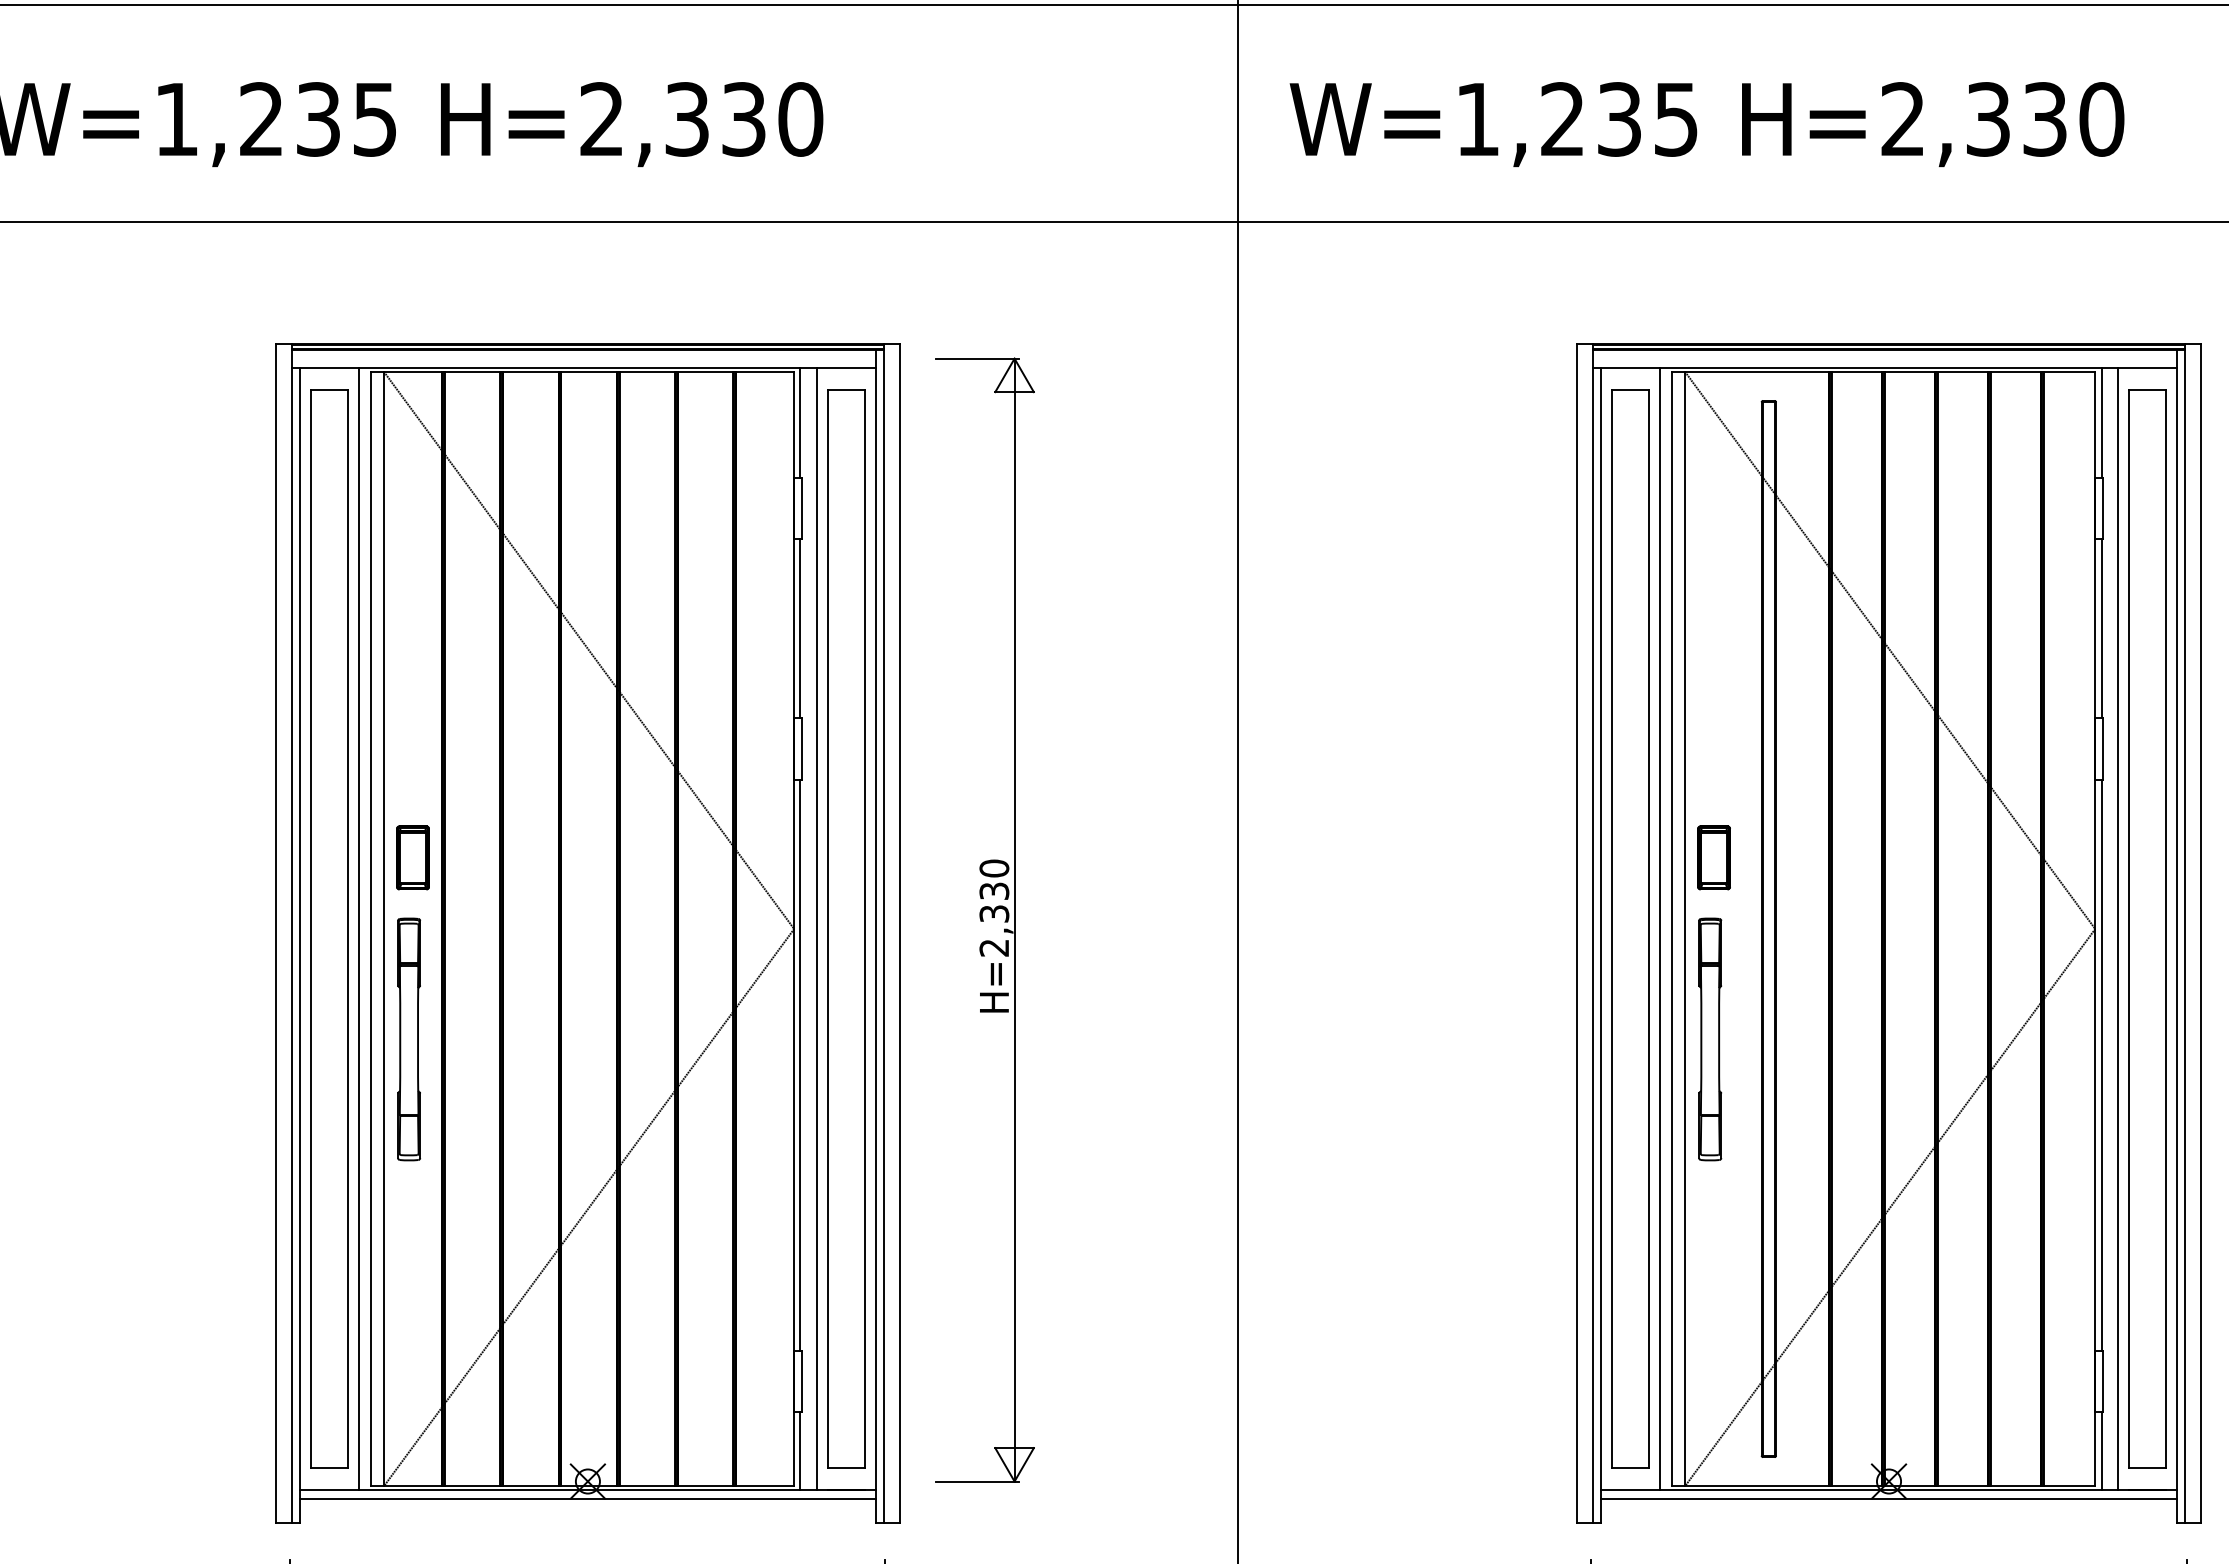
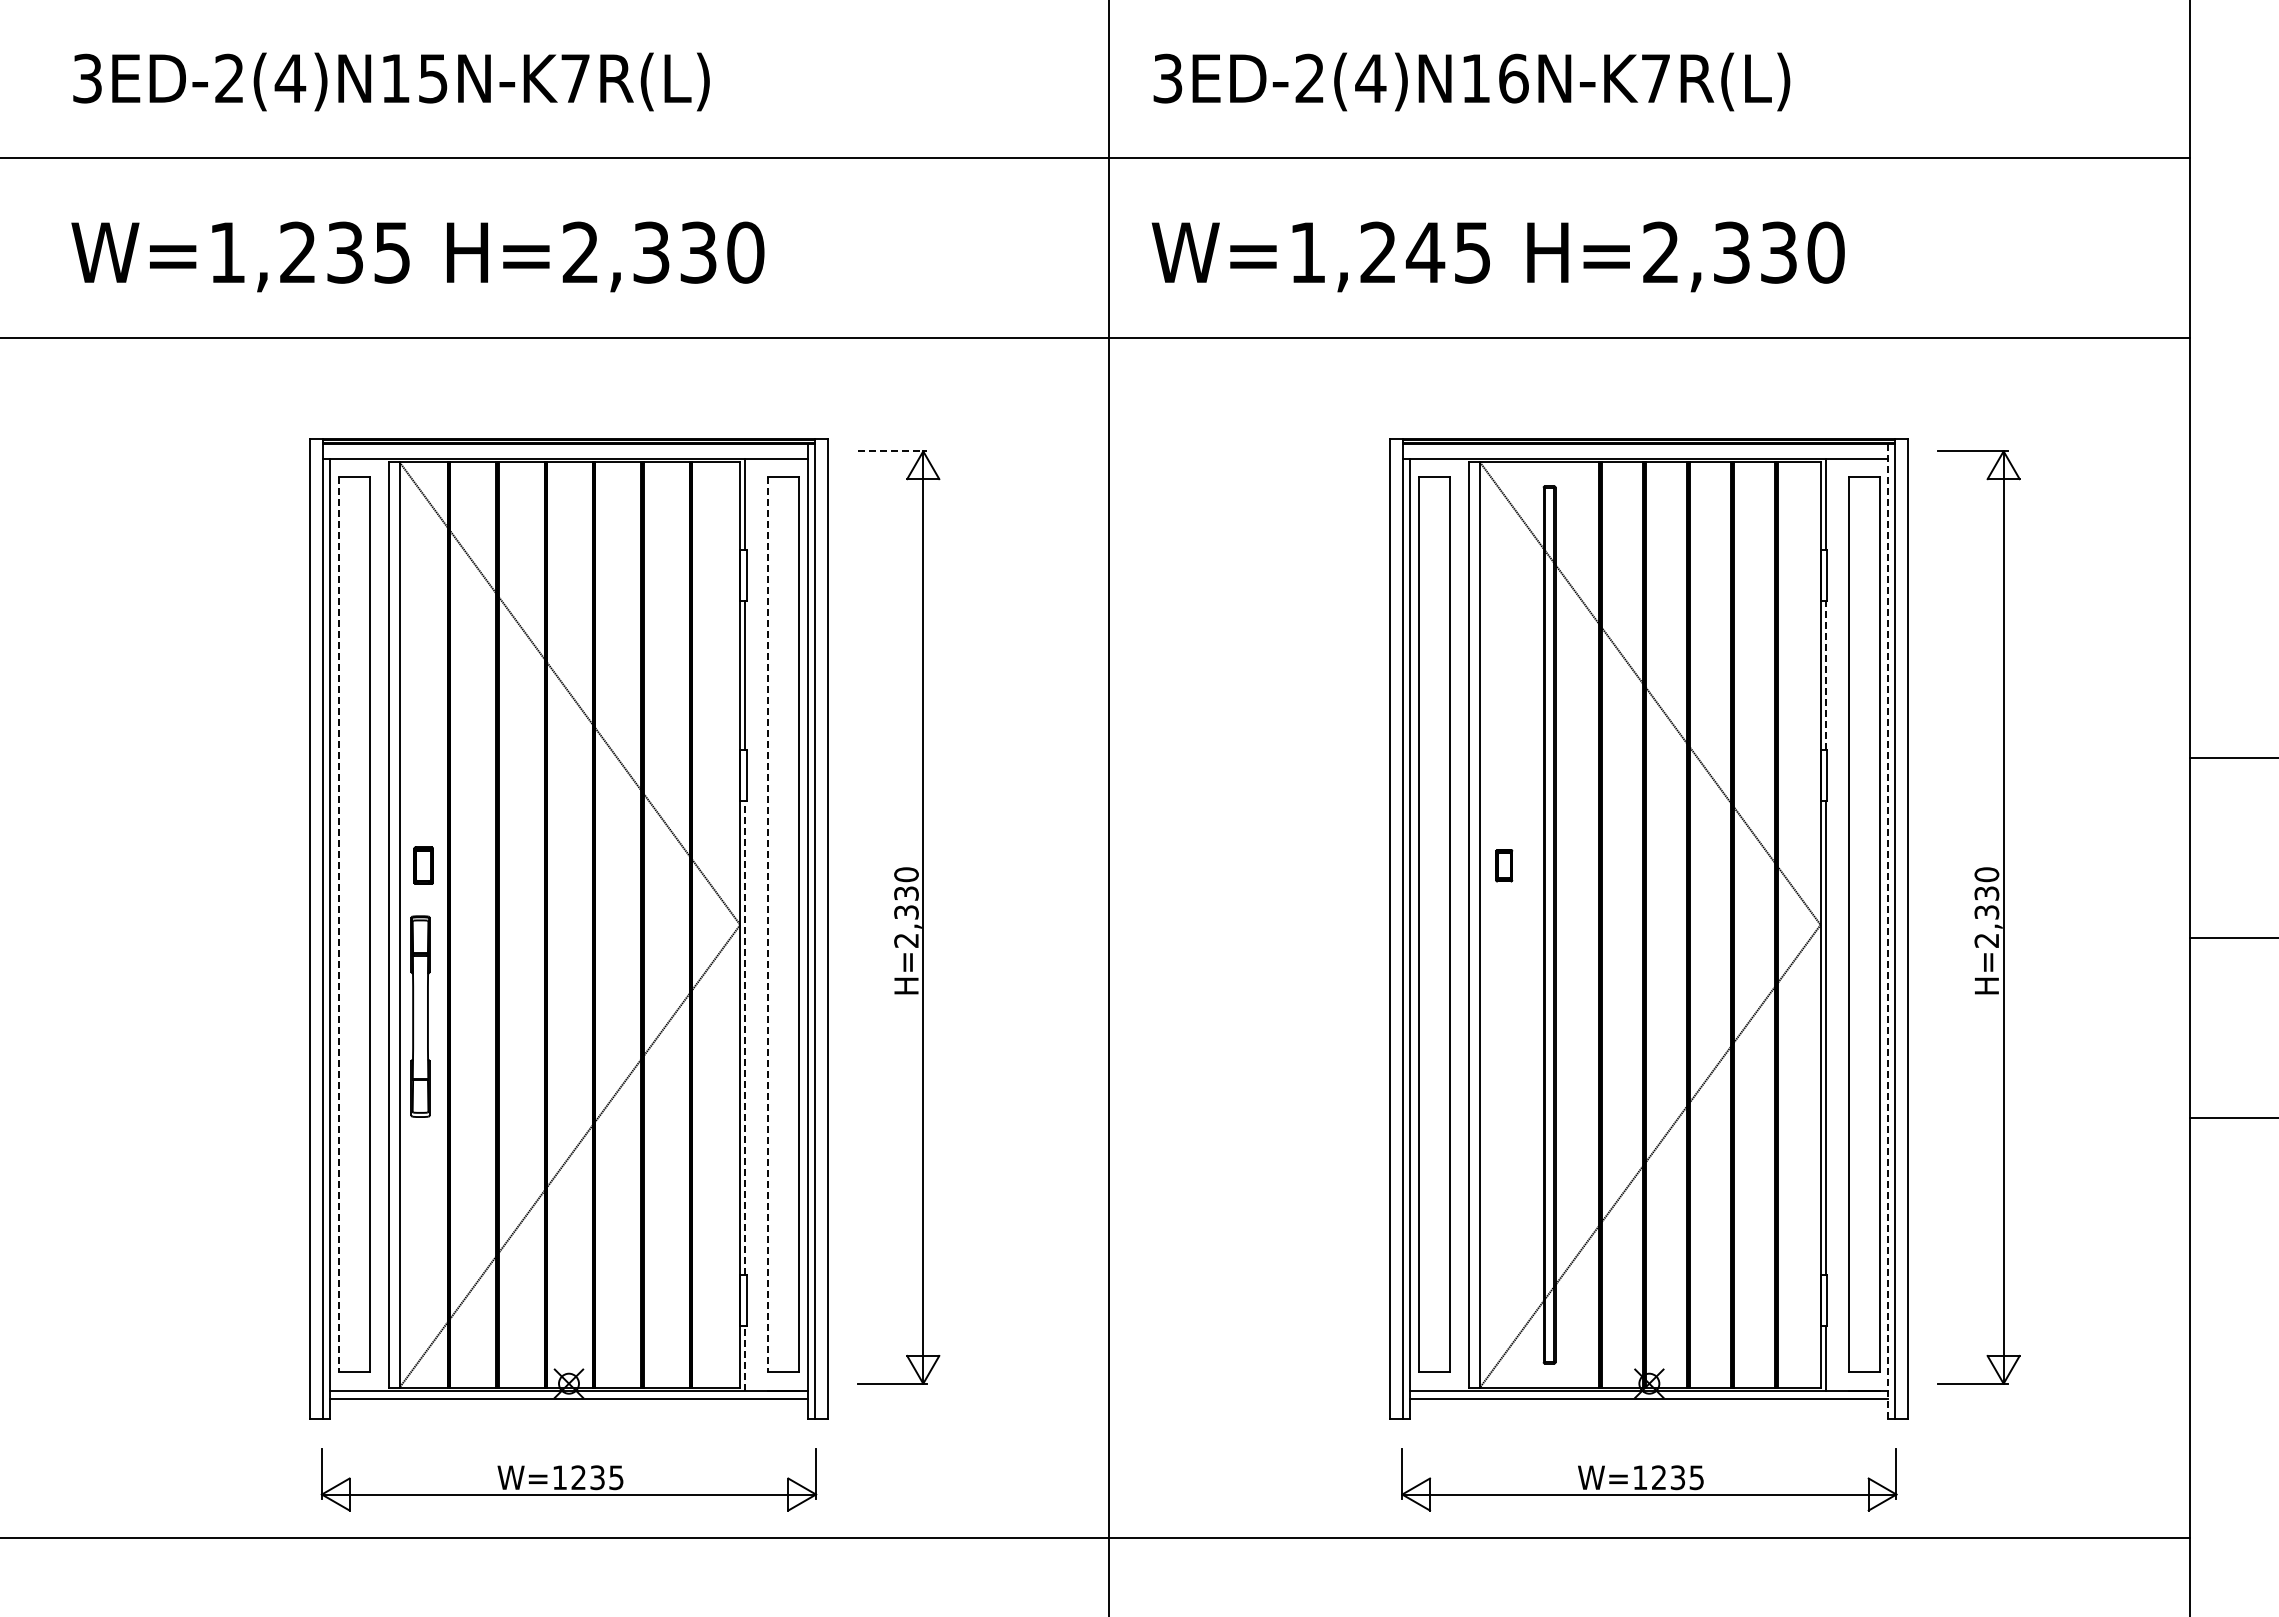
text: (1619, 119) -> (1425, 252), W=1,235 -> W=1,245
line: (977, 358) -> (892, 451), solid -> dashed
line: (2101, 628) -> (1825, 675), solid -> dashed
part: (412, 857) -> (423, 865), size x0.7
part: (1714, 857) -> (1504, 865), size x0.6
line: (358, 928) -> (378, 924), removed
line: (817, 928) -> (759, 924), removed
line: (1659, 928) -> (1458, 924), removed
line: (2117, 928) -> (1839, 924), removed
line: (310, 929) -> (338, 925), solid -> dashed
line: (828, 929) -> (768, 925), solid -> dashed
line: (2177, 935) -> (1888, 930), solid -> dashed
part: (1709, 1039) -> (1500, 1016), removed
line: (800, 1064) -> (745, 1037), solid -> dashed
line: (800, 1451) -> (745, 1358), solid -> dashed

